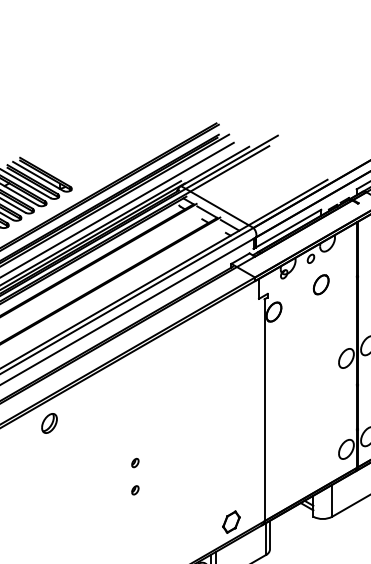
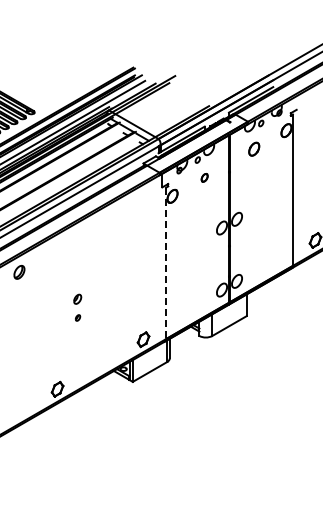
part: (320, 284) -> (204, 177), size x0.6
line: (265, 410) -> (166, 263), solid -> dashed
part: (136, 463) -> (78, 299), size x1.6

